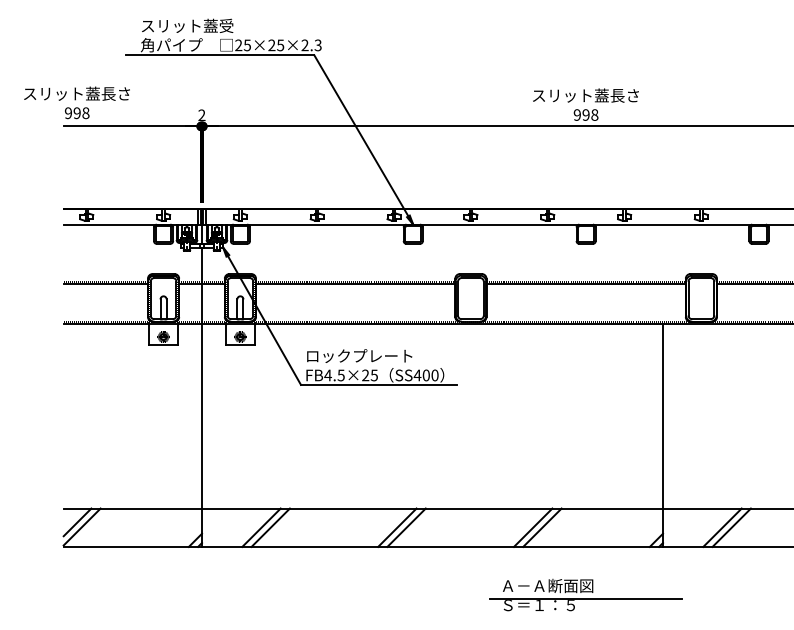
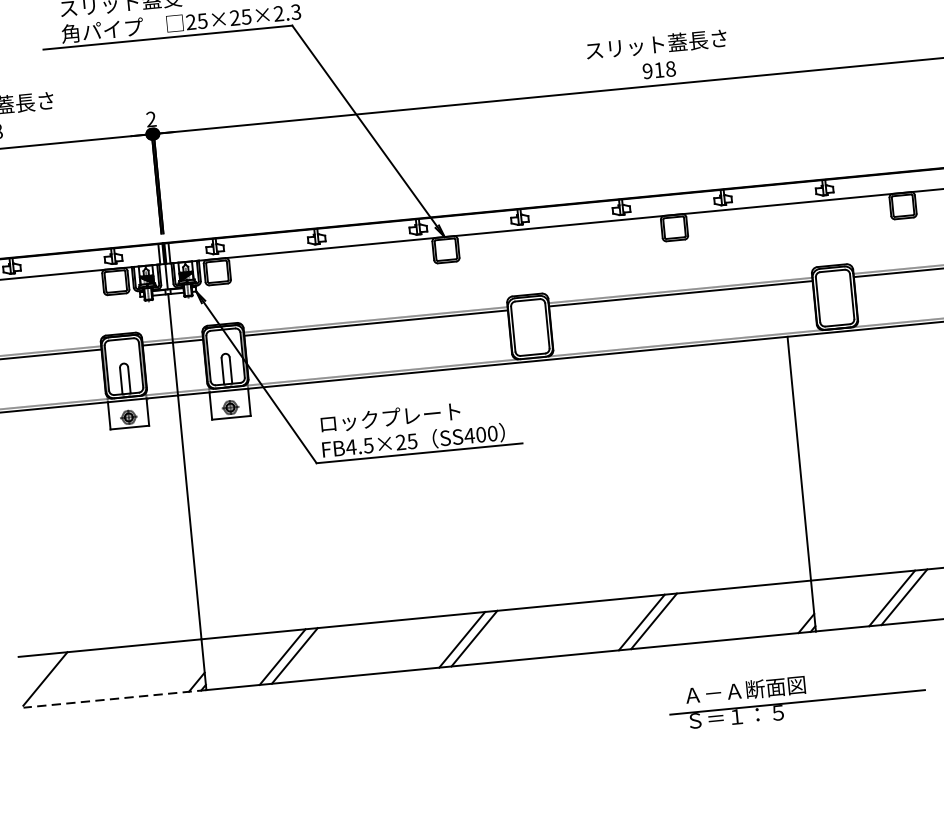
text: (585, 114) -> (658, 69), 998 -> 918
line: (77, 522) -> (38, 673), removed
line: (132, 546) -> (114, 698), solid -> dashed
part: (585, 595) -> (796, 698), moved

